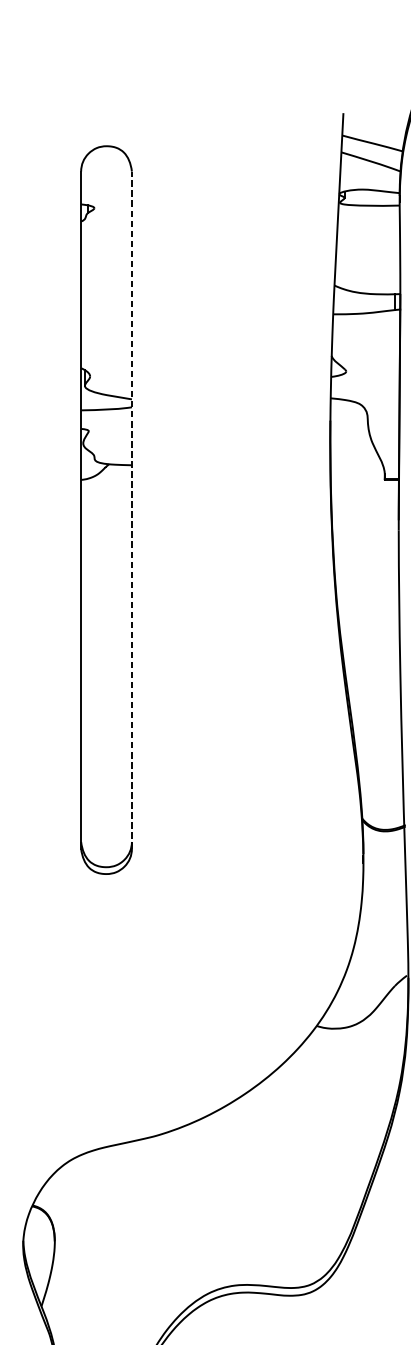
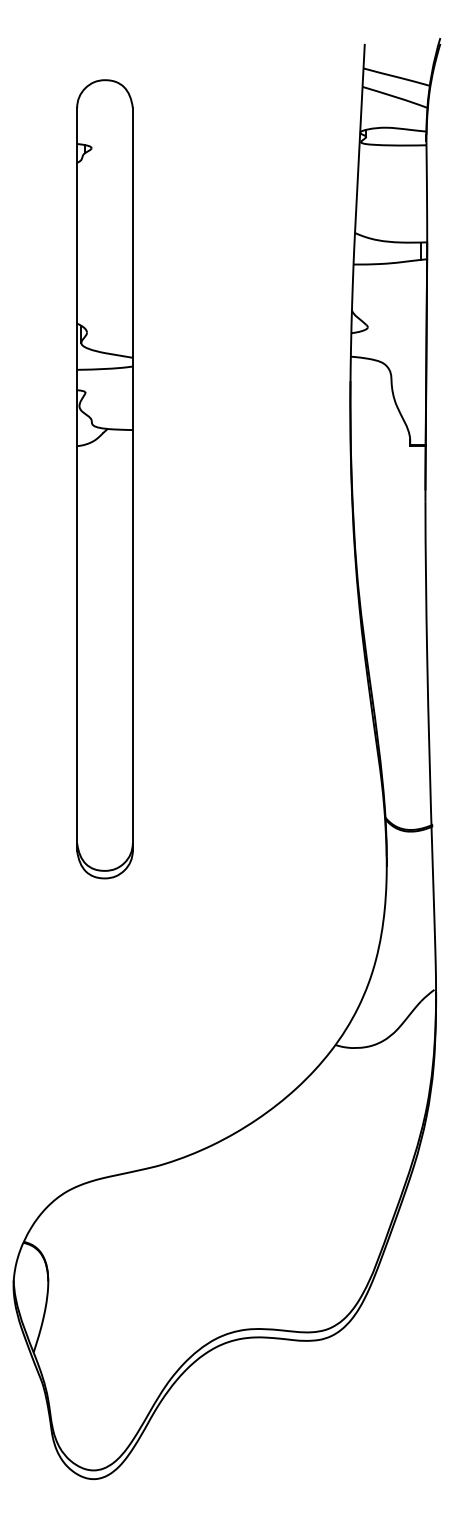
line: (131, 509) -> (132, 478), dashed -> solid

